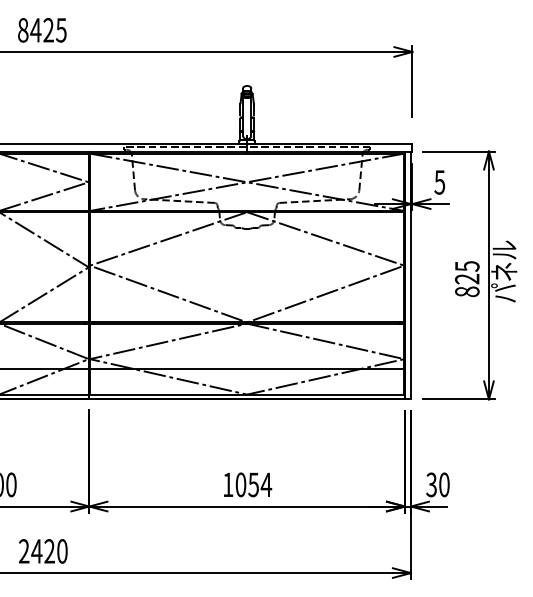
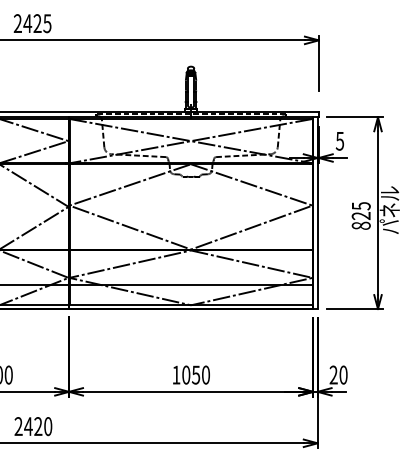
text: (23, 30) -> (18, 23), 8425 -> 2425
text: (266, 484) -> (206, 374), 1054 -> 1050
text: (431, 485) -> (333, 375), 30 -> 20

